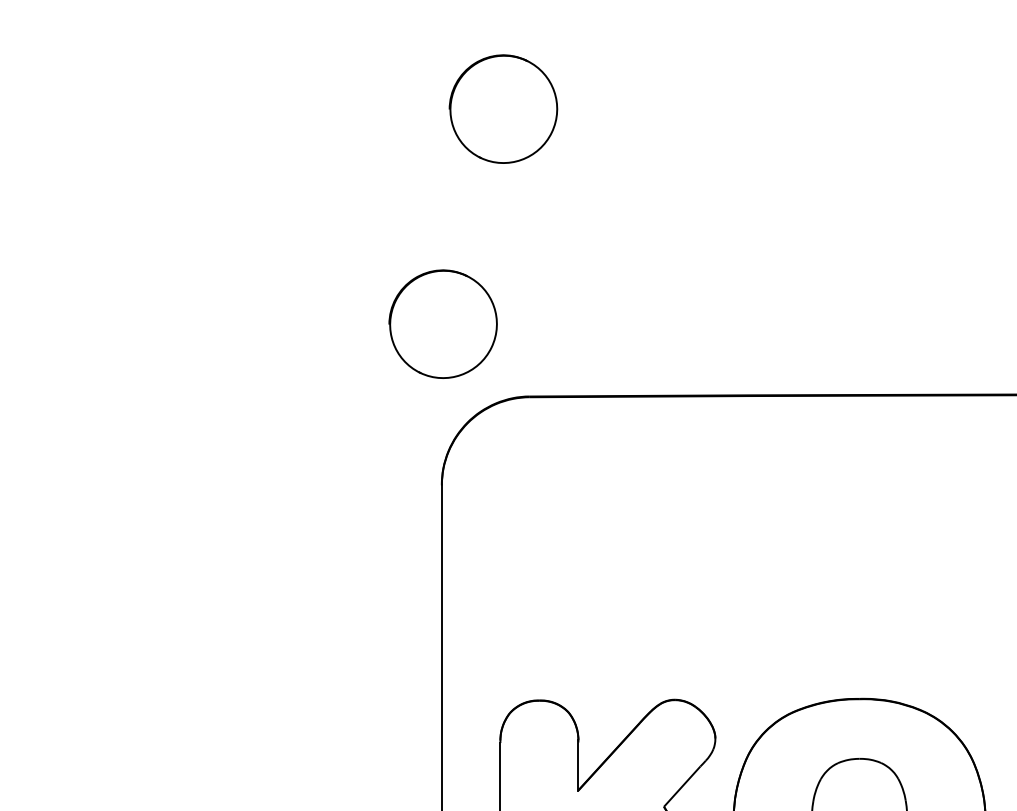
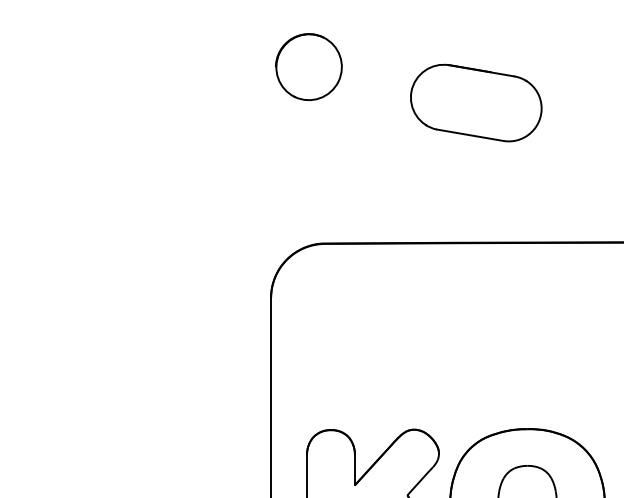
part: (776, 166) -> (476, 102), added
part: (442, 324) -> (271, 199), removed

